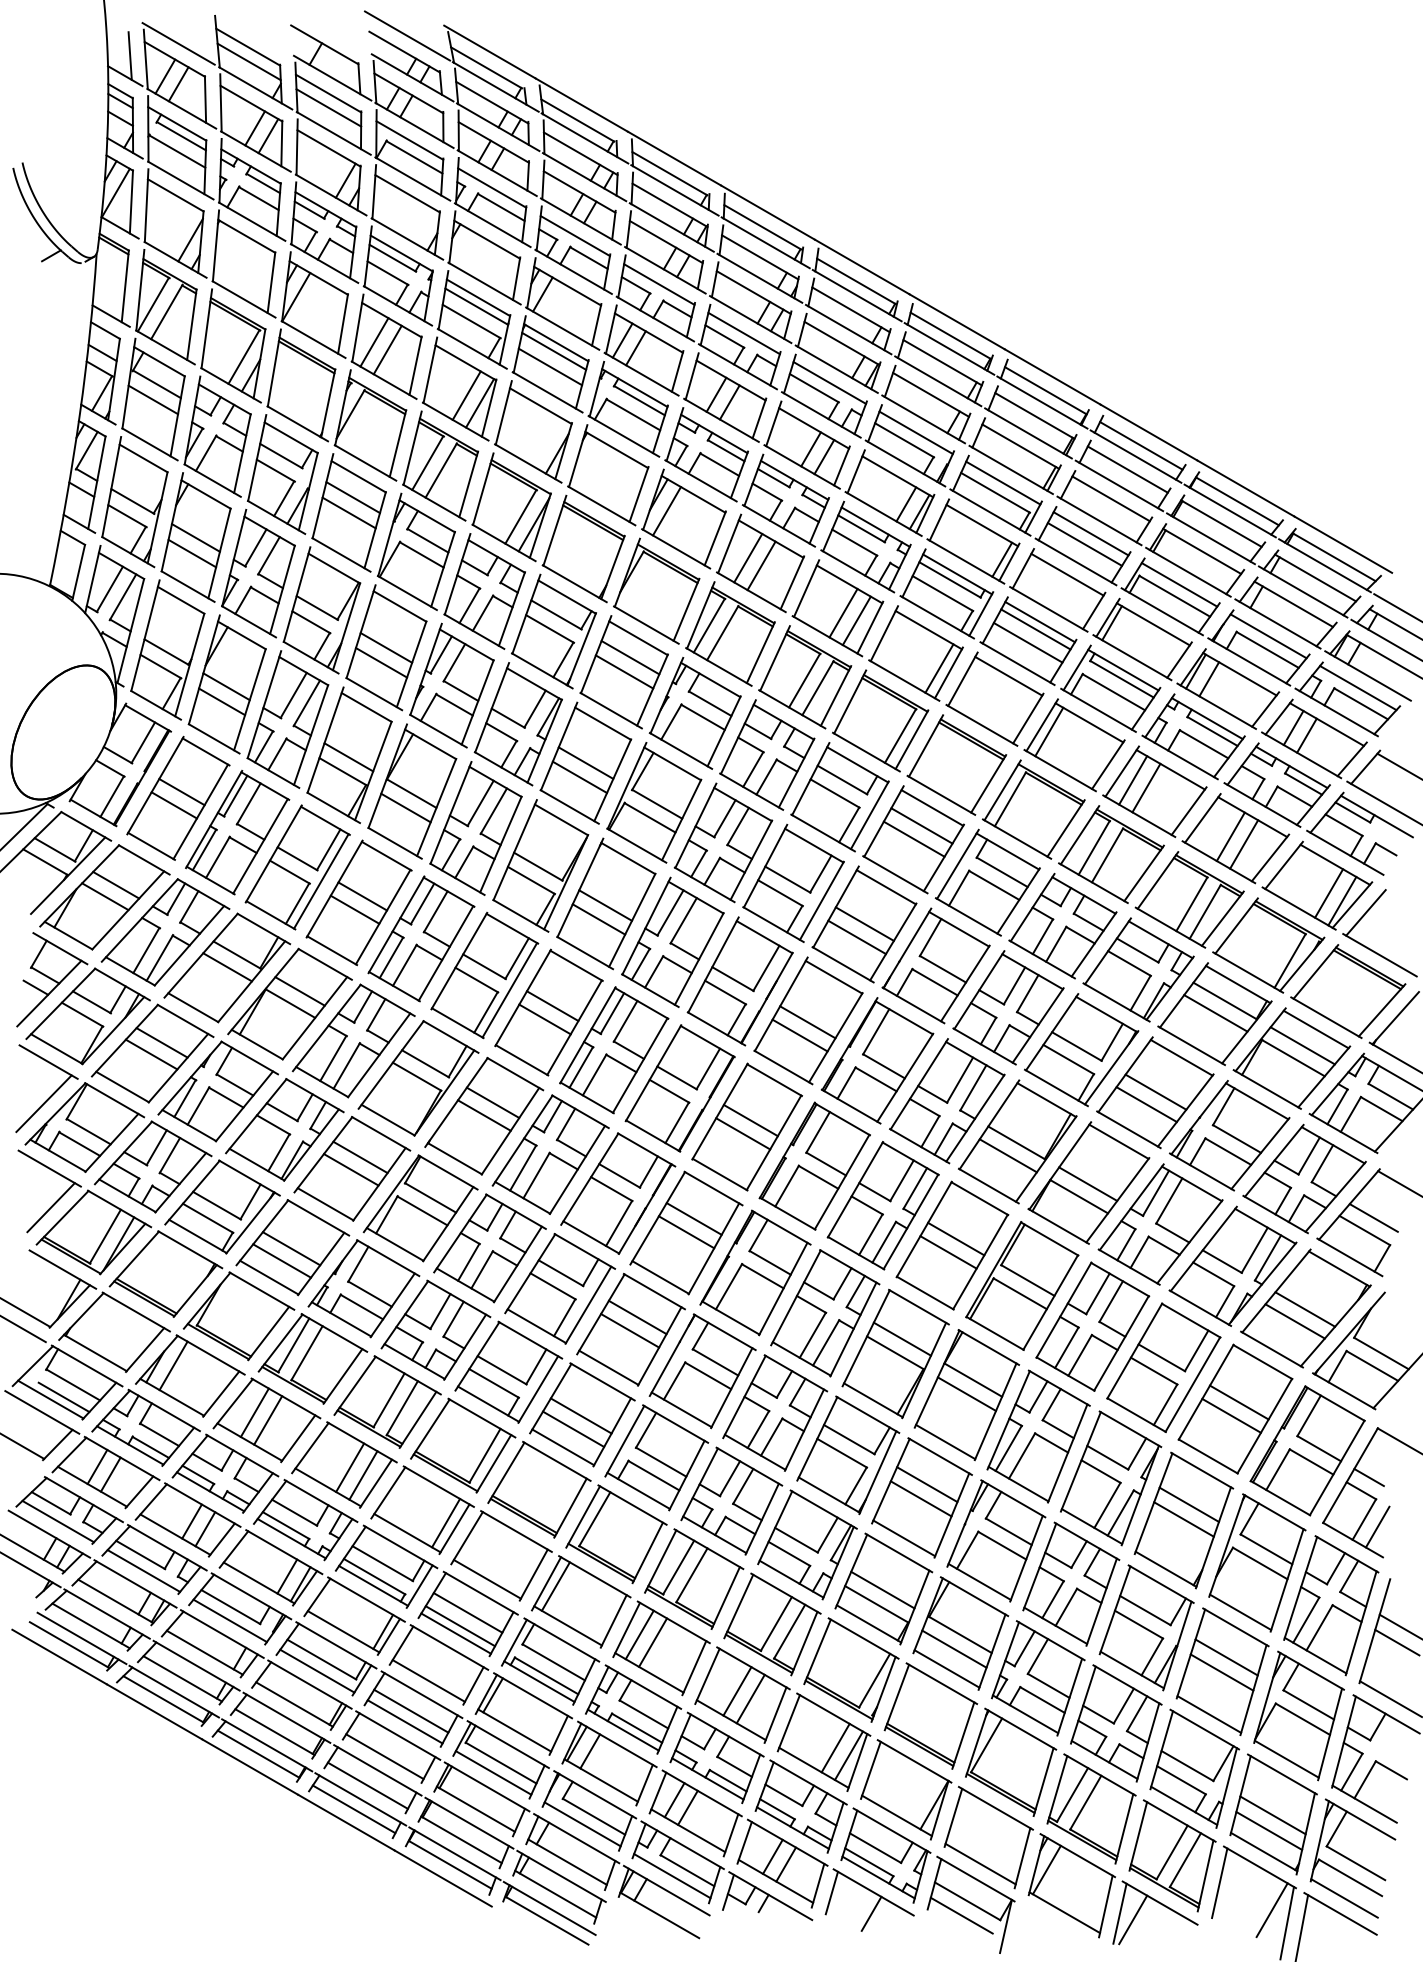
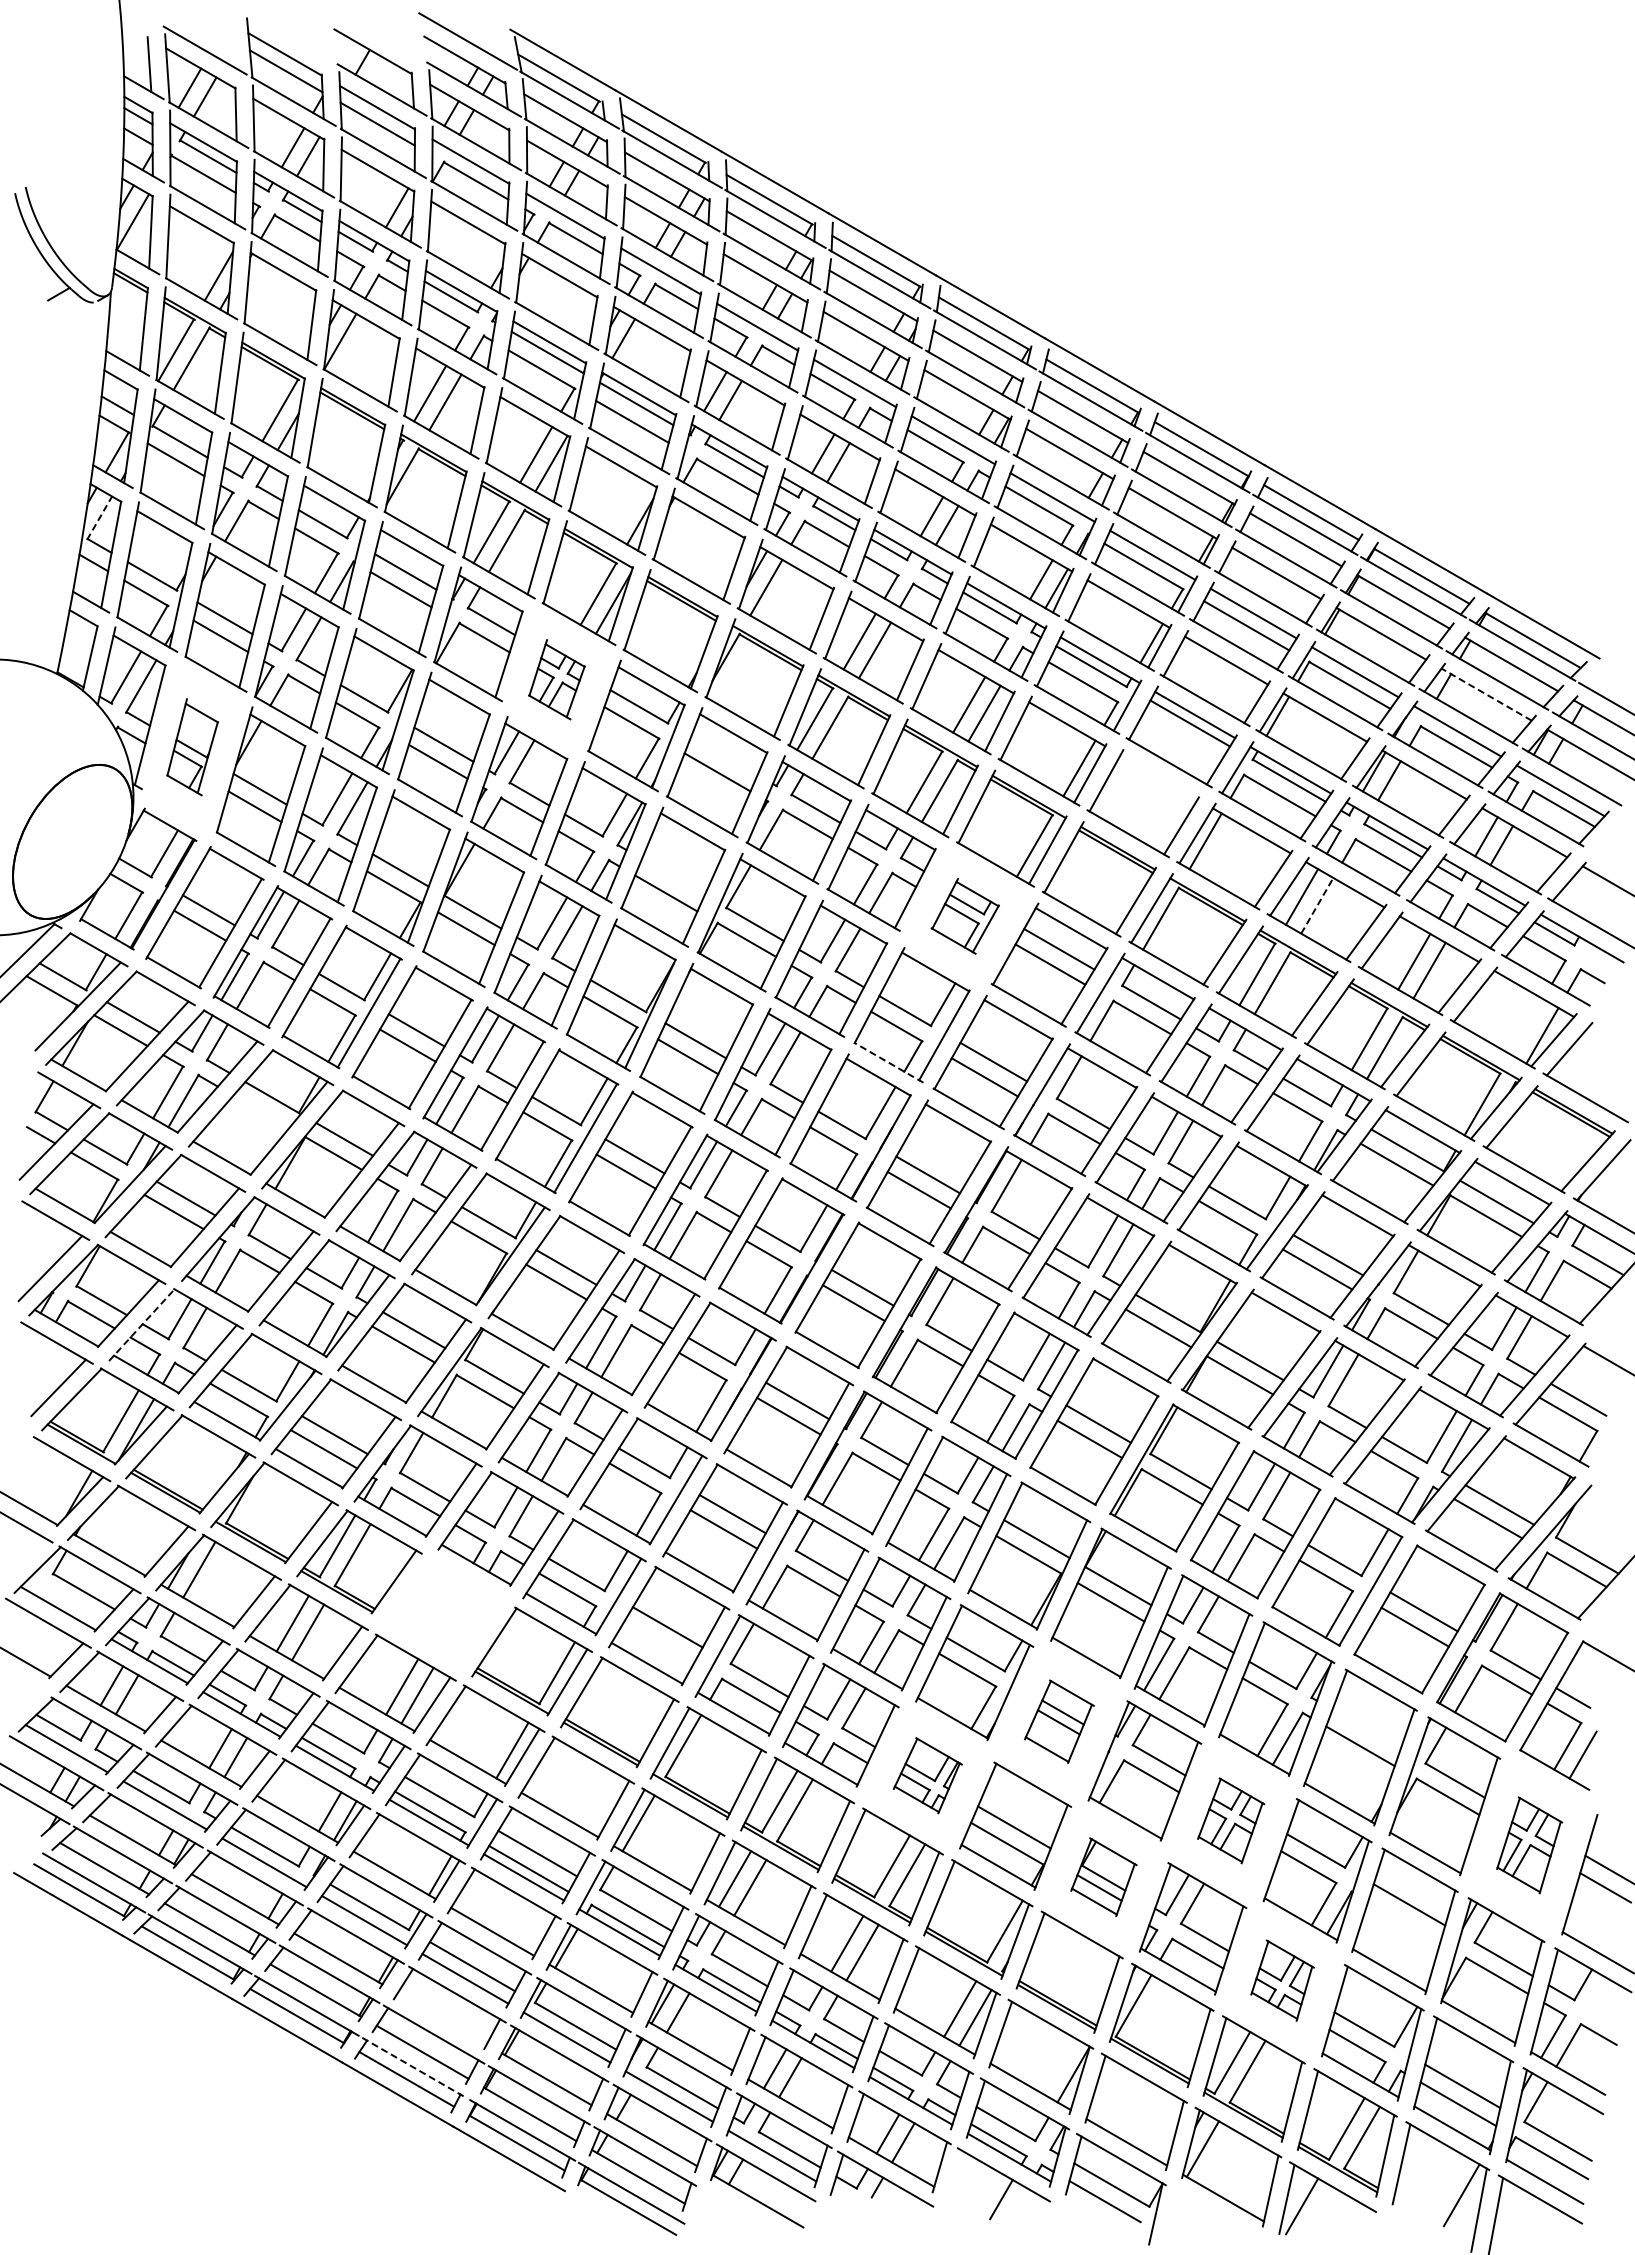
line: (86, 450) -> (99, 517), solid -> dashed
part: (484, 591) -> (556, 679), size x0.6
line: (1293, 604) -> (1486, 694), solid -> dashed
line: (1027, 642) -> (1180, 738), removed
part: (167, 650) -> (192, 747), size x0.6
line: (630, 657) -> (724, 755), removed
line: (1008, 676) -> (1158, 777), removed
line: (585, 763) -> (672, 877), removed
line: (1146, 787) -> (1317, 905), solid -> dashed
part: (840, 797) -> (965, 916), size x0.6
line: (1329, 893) -> (1527, 1026), removed
line: (773, 924) -> (888, 1062), solid -> dashed
line: (227, 967) -> (261, 1111), removed
line: (123, 1153) -> (141, 1325), solid -> dashed
line: (64, 1396) -> (73, 1605), removed
part: (387, 1402) -> (445, 1611), removed
line: (573, 1429) -> (658, 1642), removed
part: (922, 1497) -> (1059, 1721), size x0.6
line: (1189, 1504) -> (1366, 1729), removed
part: (807, 1544) -> (927, 1775), size x0.6
part: (1071, 1584) -> (1231, 1820), size x0.6
part: (1331, 1605) -> (1529, 1845), size x0.6
part: (960, 1632) -> (1103, 1876), size x0.6
line: (1222, 1672) -> (1404, 1922), removed
part: (1116, 1723) -> (1282, 1980), size x0.6
line: (384, 1756) -> (441, 2018), removed
line: (360, 1799) -> (414, 2068), solid -> dashed
line: (831, 1892) -> (955, 2175), removed

